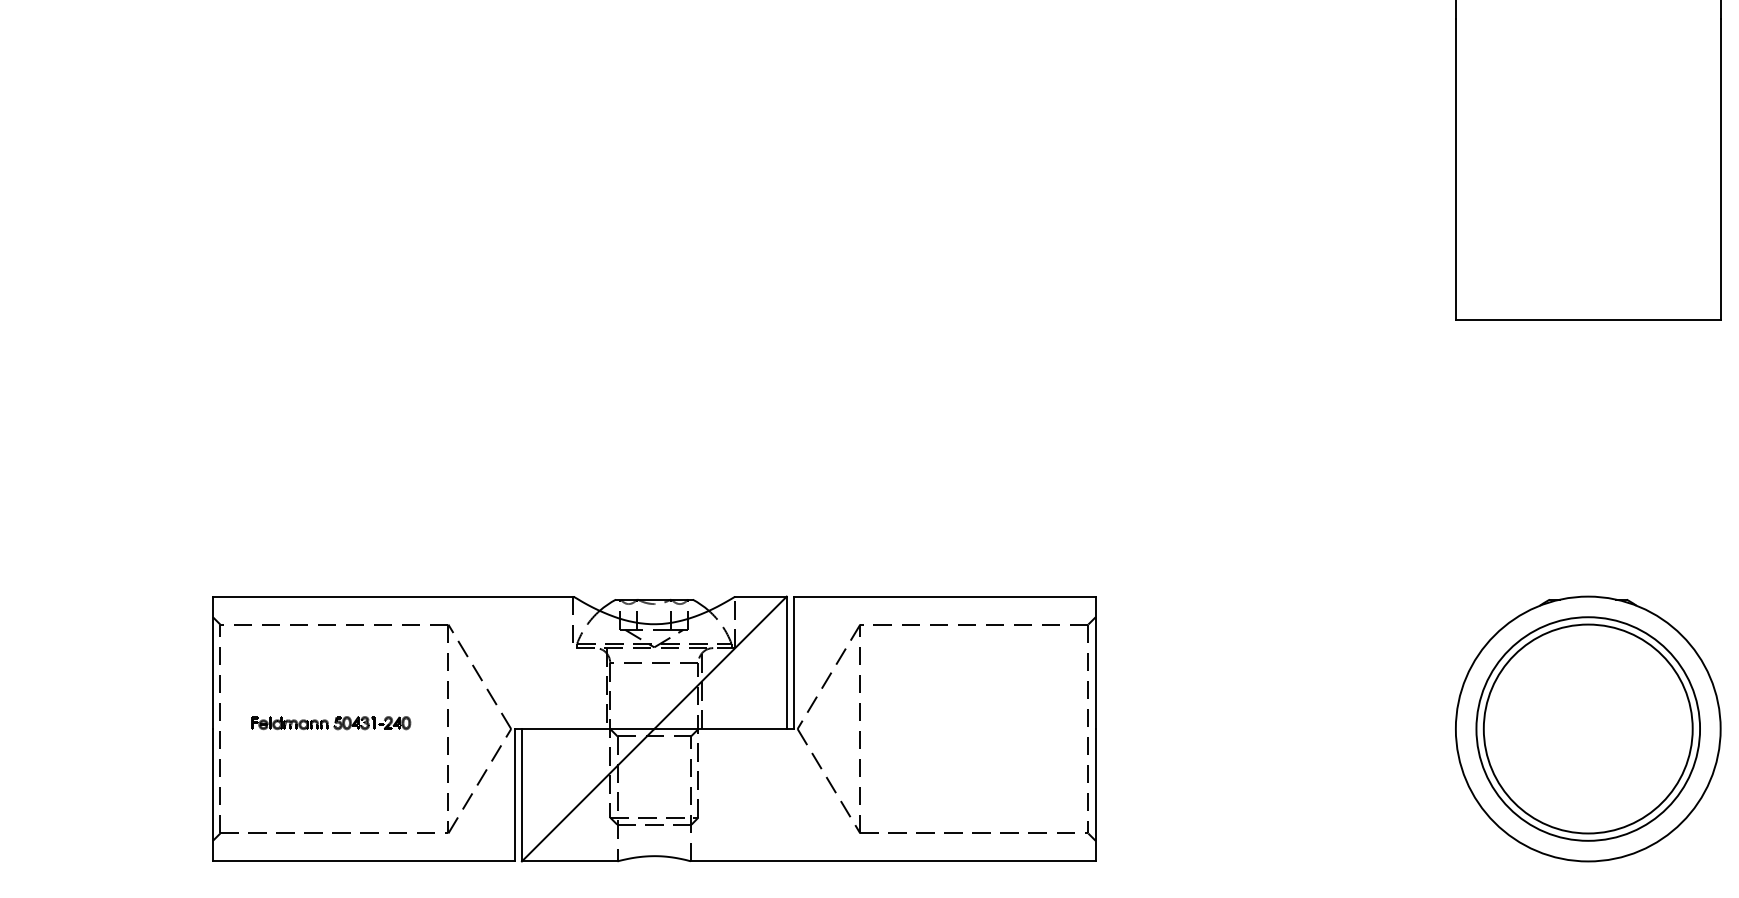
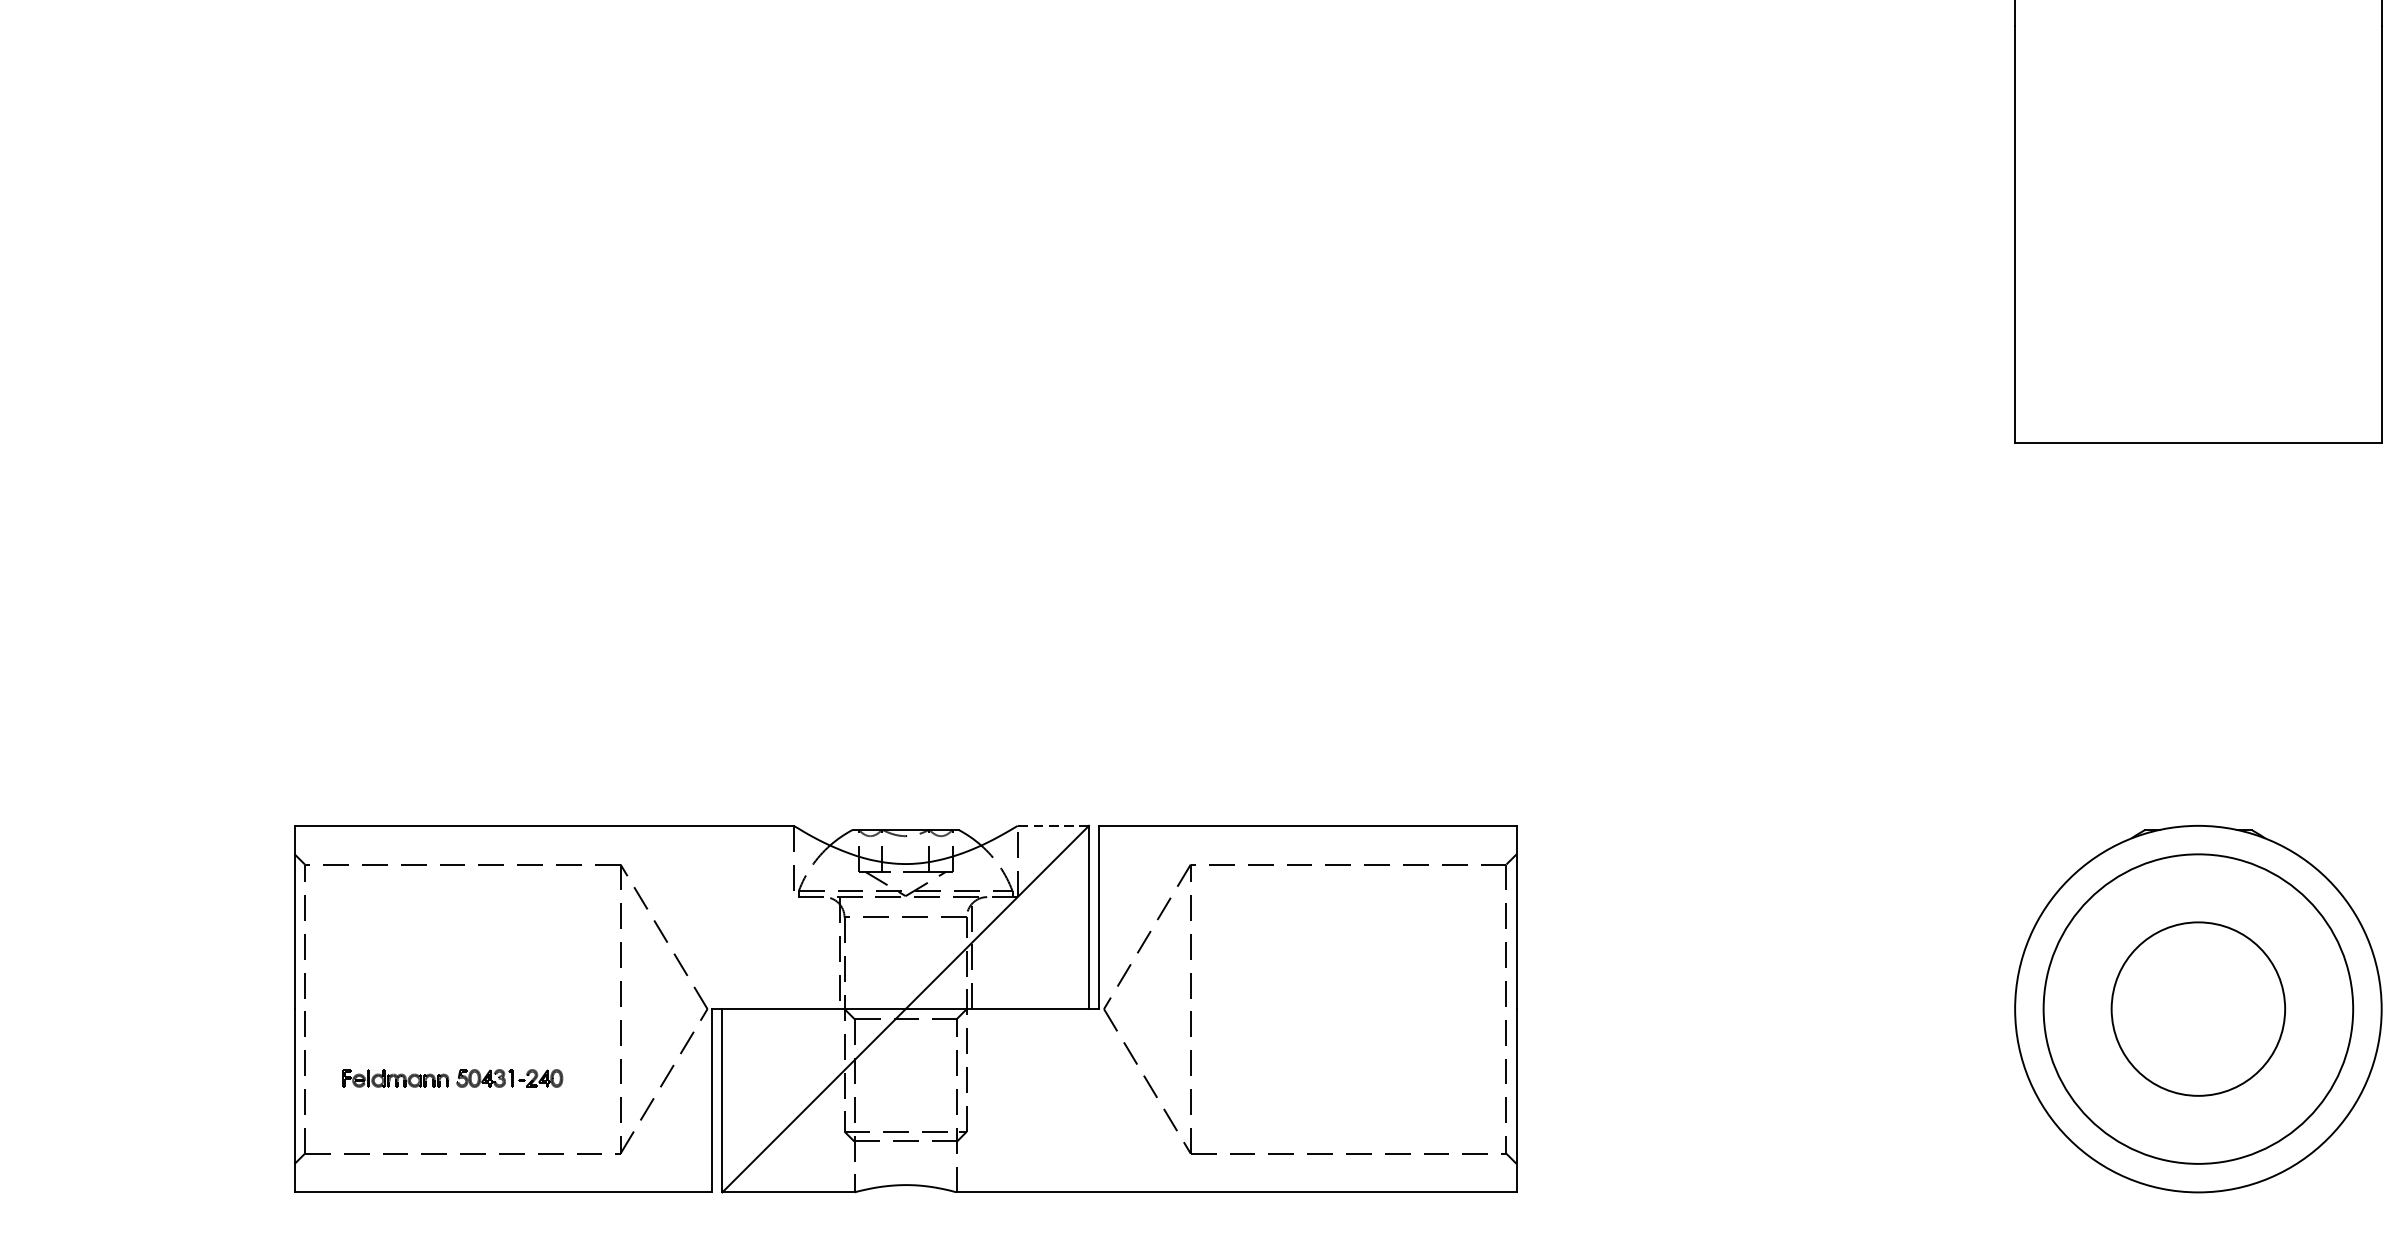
line: (761, 596) -> (1054, 825), solid -> dashed
part: (331, 723) -> (453, 1078), moved
circle: (1587, 728) -> (2197, 1008), size x0.6

